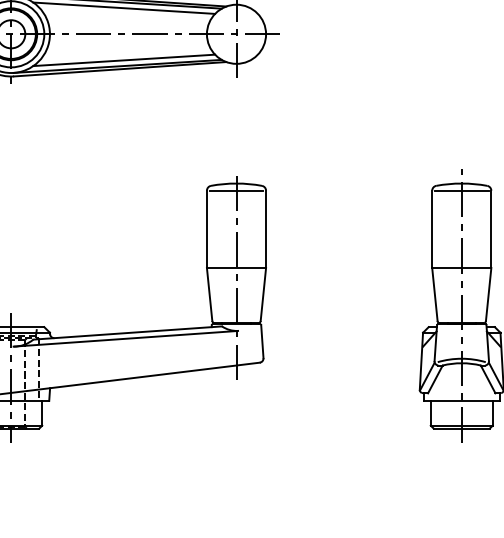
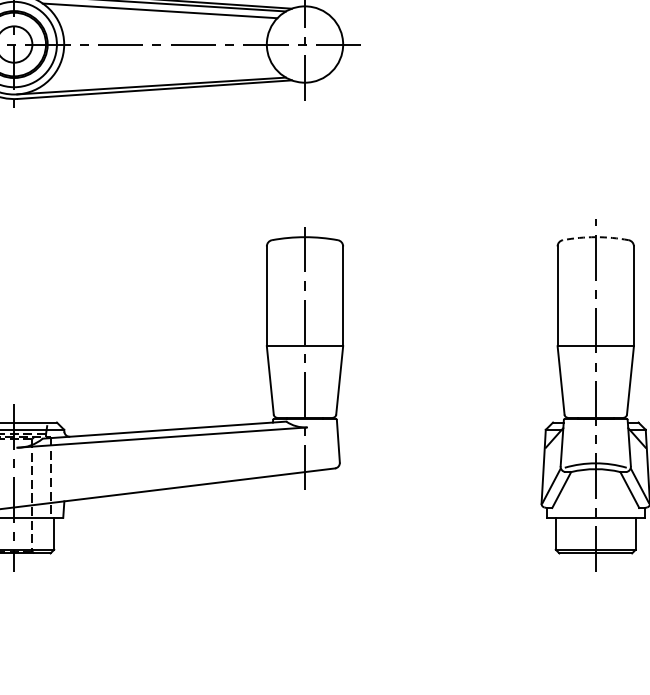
line: (123, 59) -> (159, 77), removed
arc: (461, 183) -> (595, 237), solid -> dashed
line: (236, 190) -> (304, 246), removed
line: (461, 190) -> (595, 246), removed

